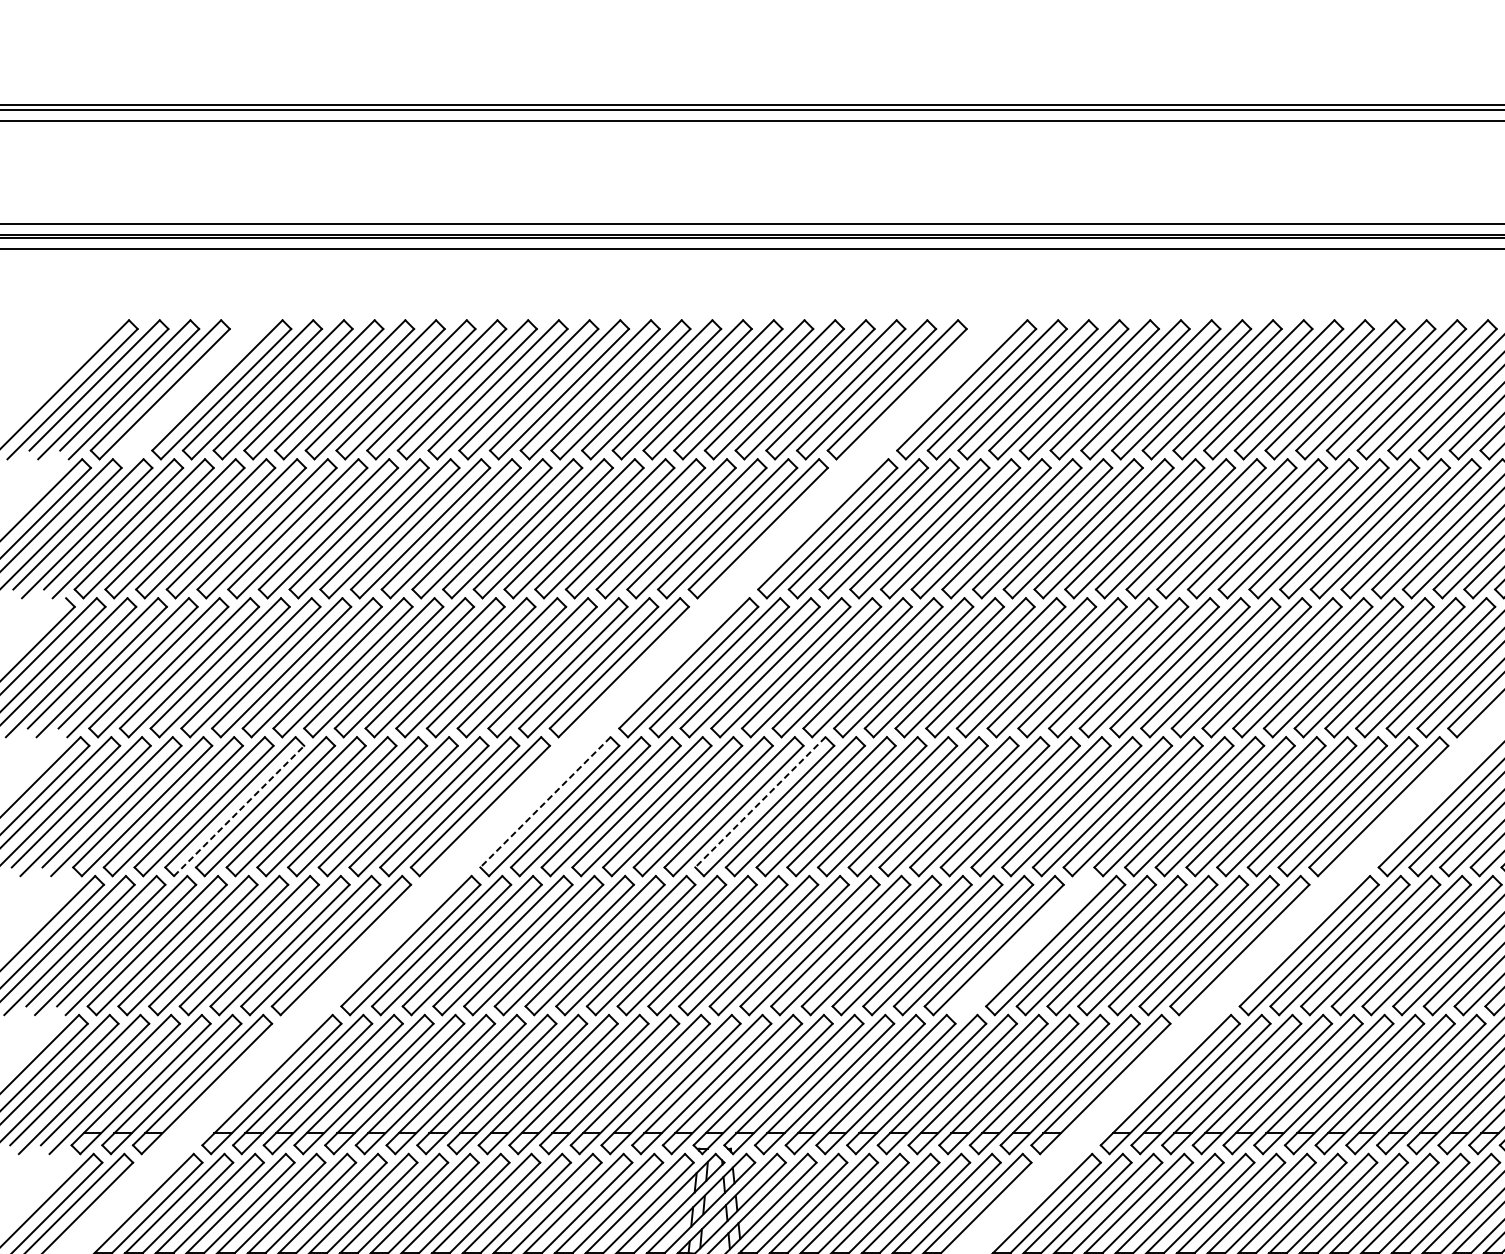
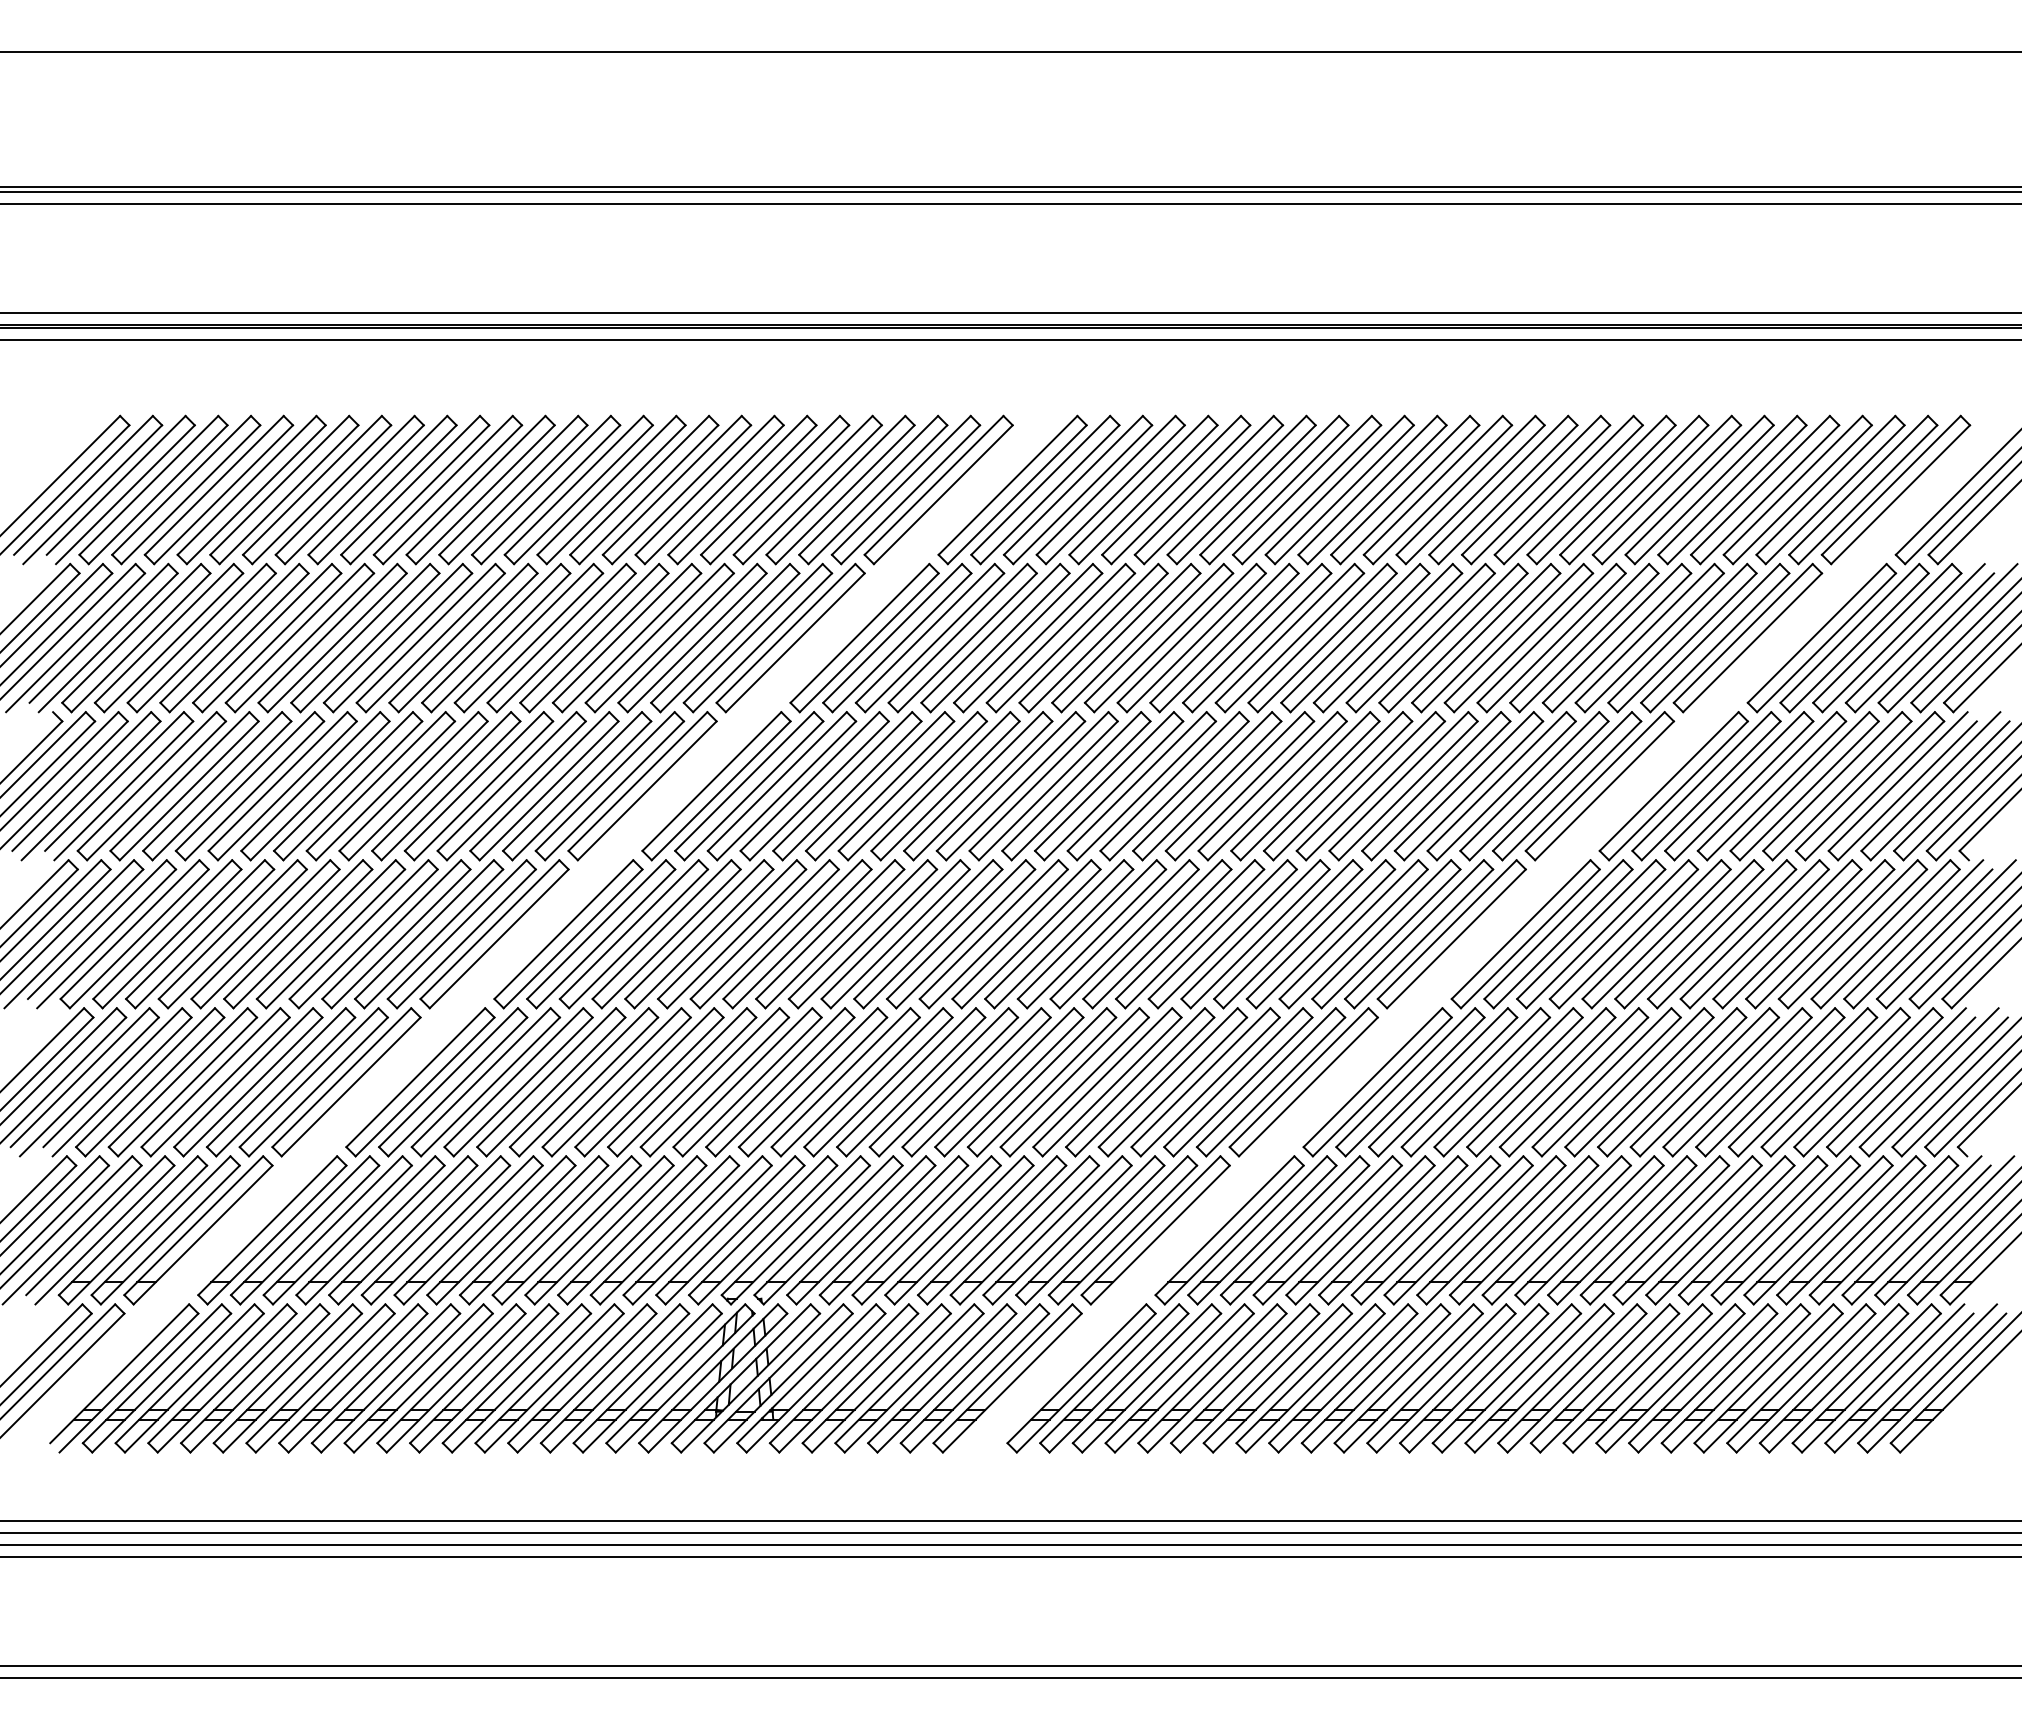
part: (191, 389) -> (186, 489), added
line: (545, 802) -> (563, 929), dashed -> solid
line: (760, 802) -> (792, 929), dashed -> solid
line: (239, 810) -> (237, 938), dashed -> solid
part: (1024, 945) -> (1074, 1082), added

